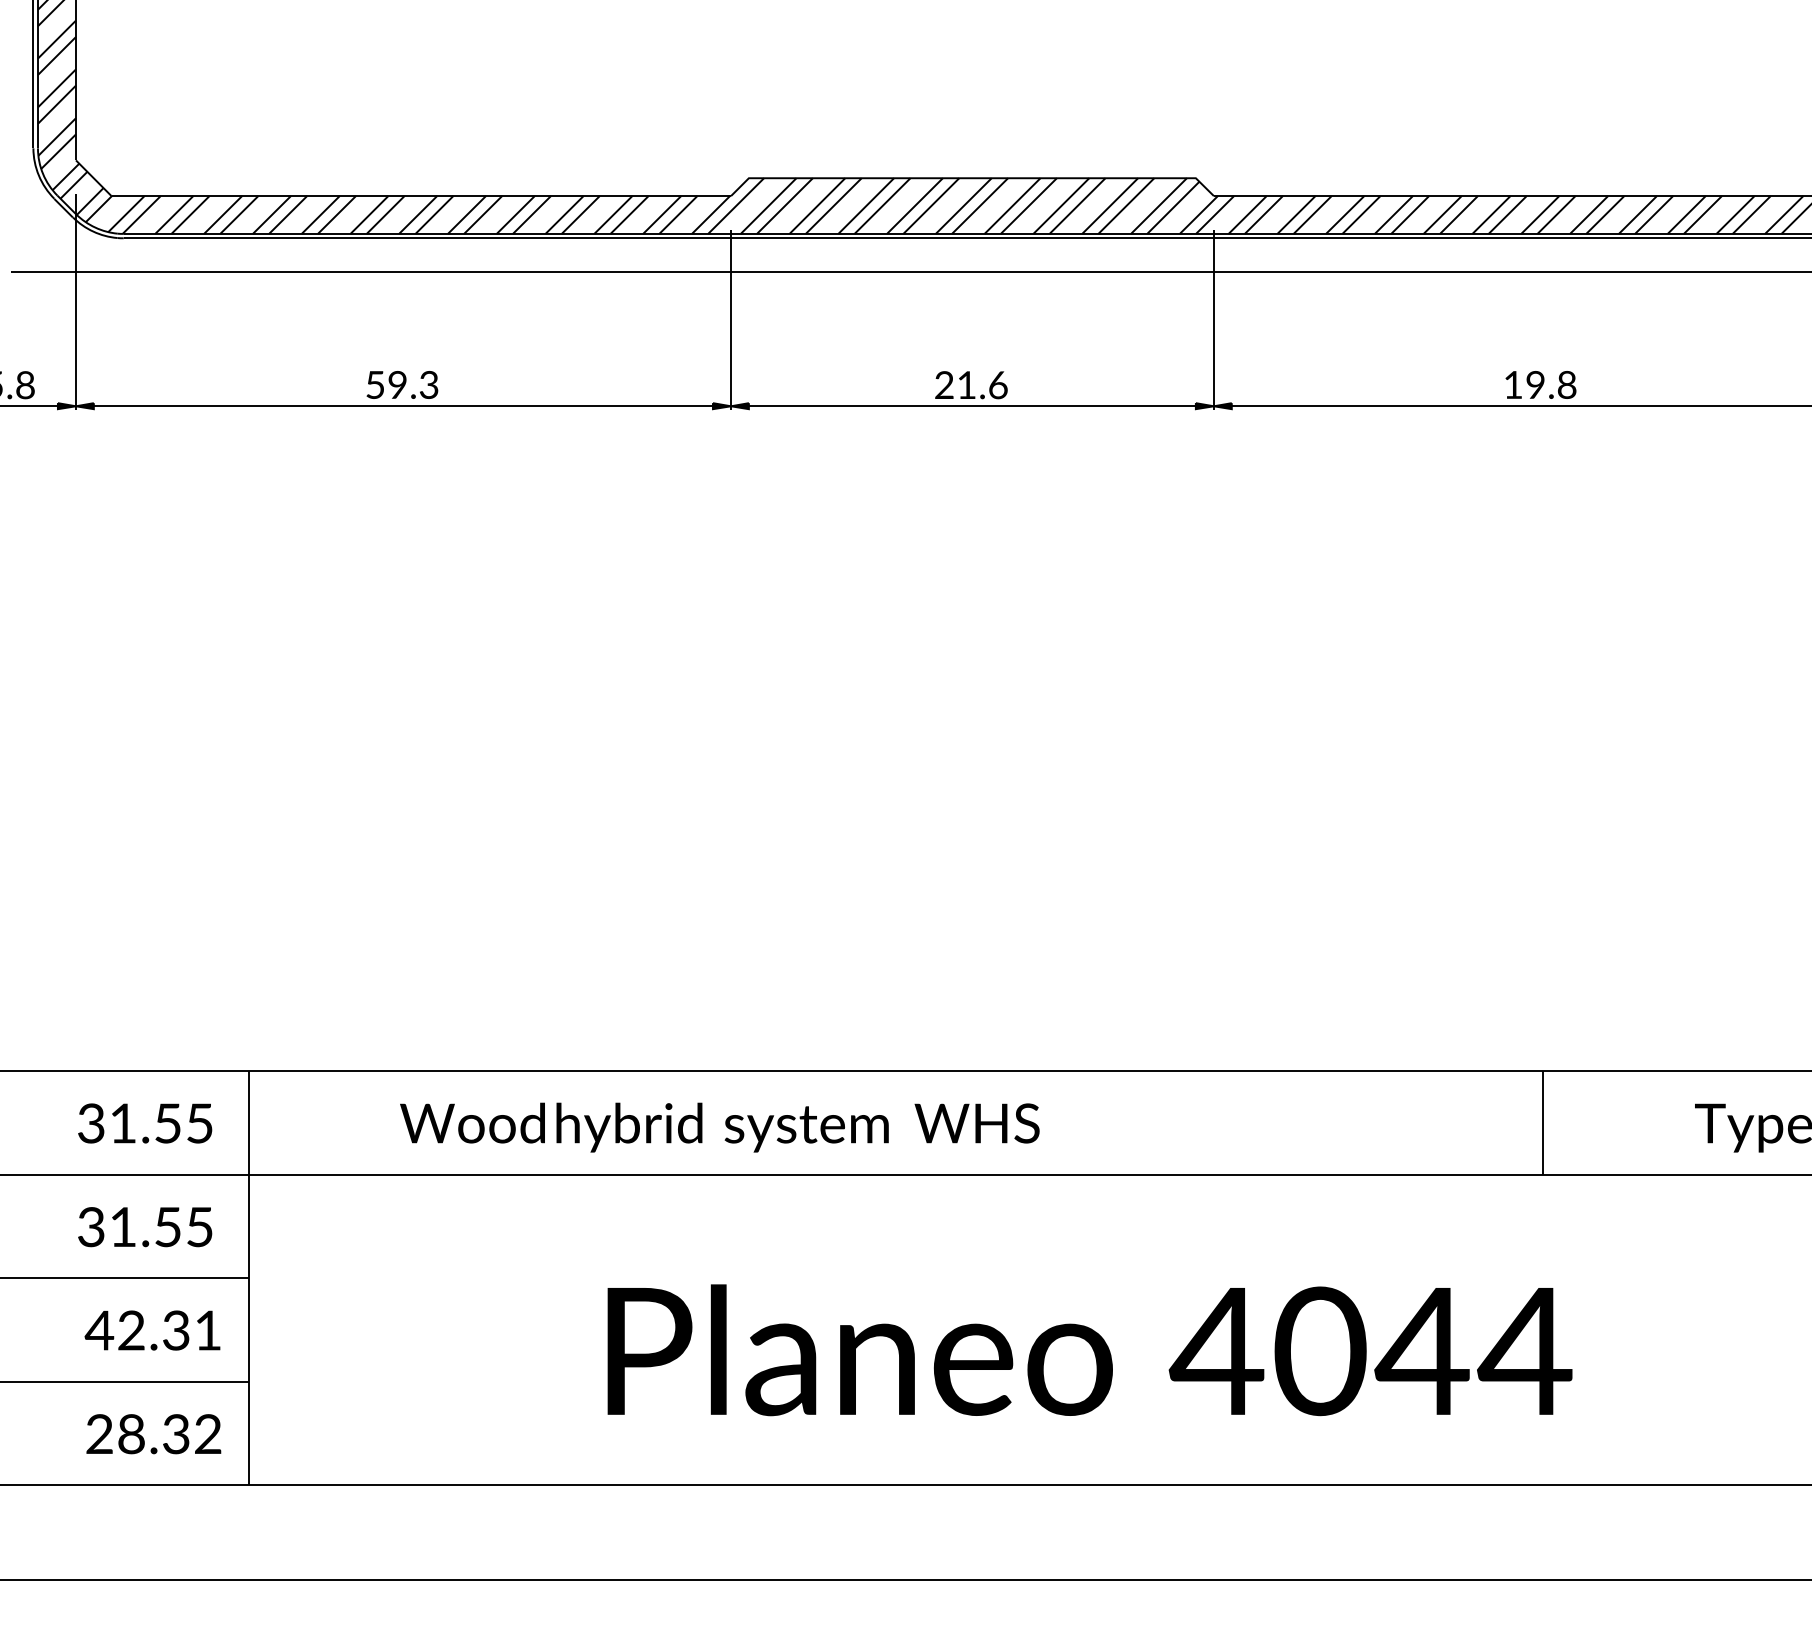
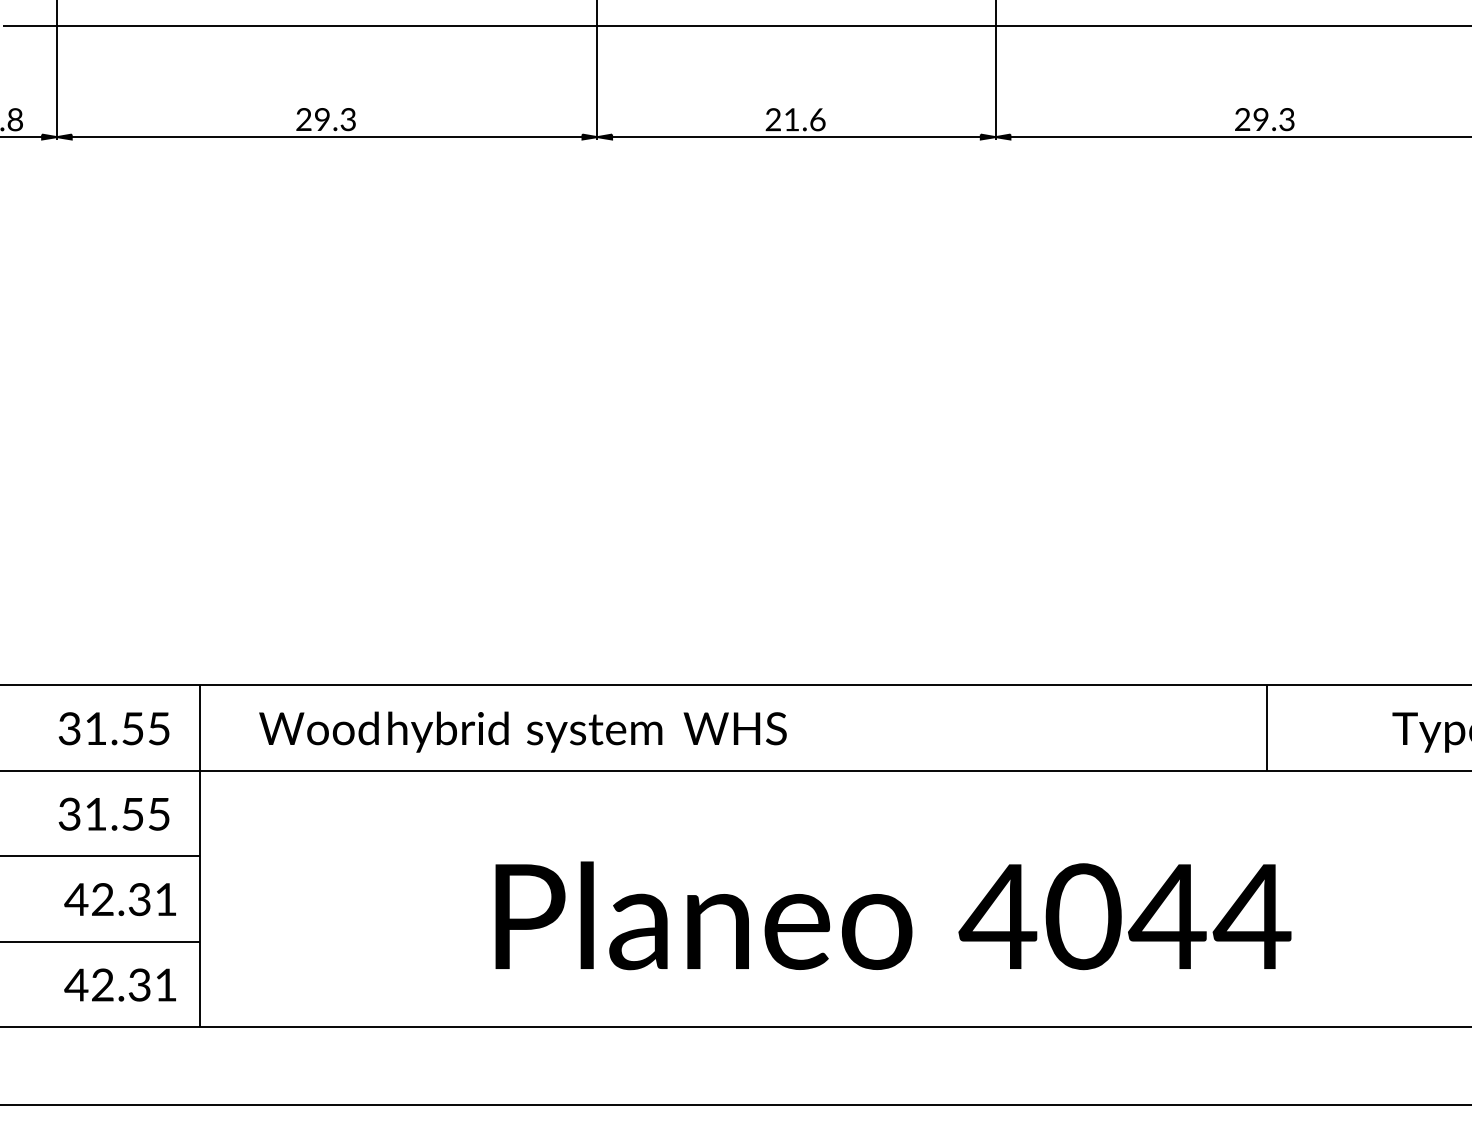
text: (375, 384) -> (304, 119), 59.3 -> 29.3
text: (1540, 384) -> (1265, 119), 19.8 -> 29.3
text: (719, 1127) -> (522, 732), moved
text: (152, 1434) -> (120, 985), 28.32 -> 42.31

